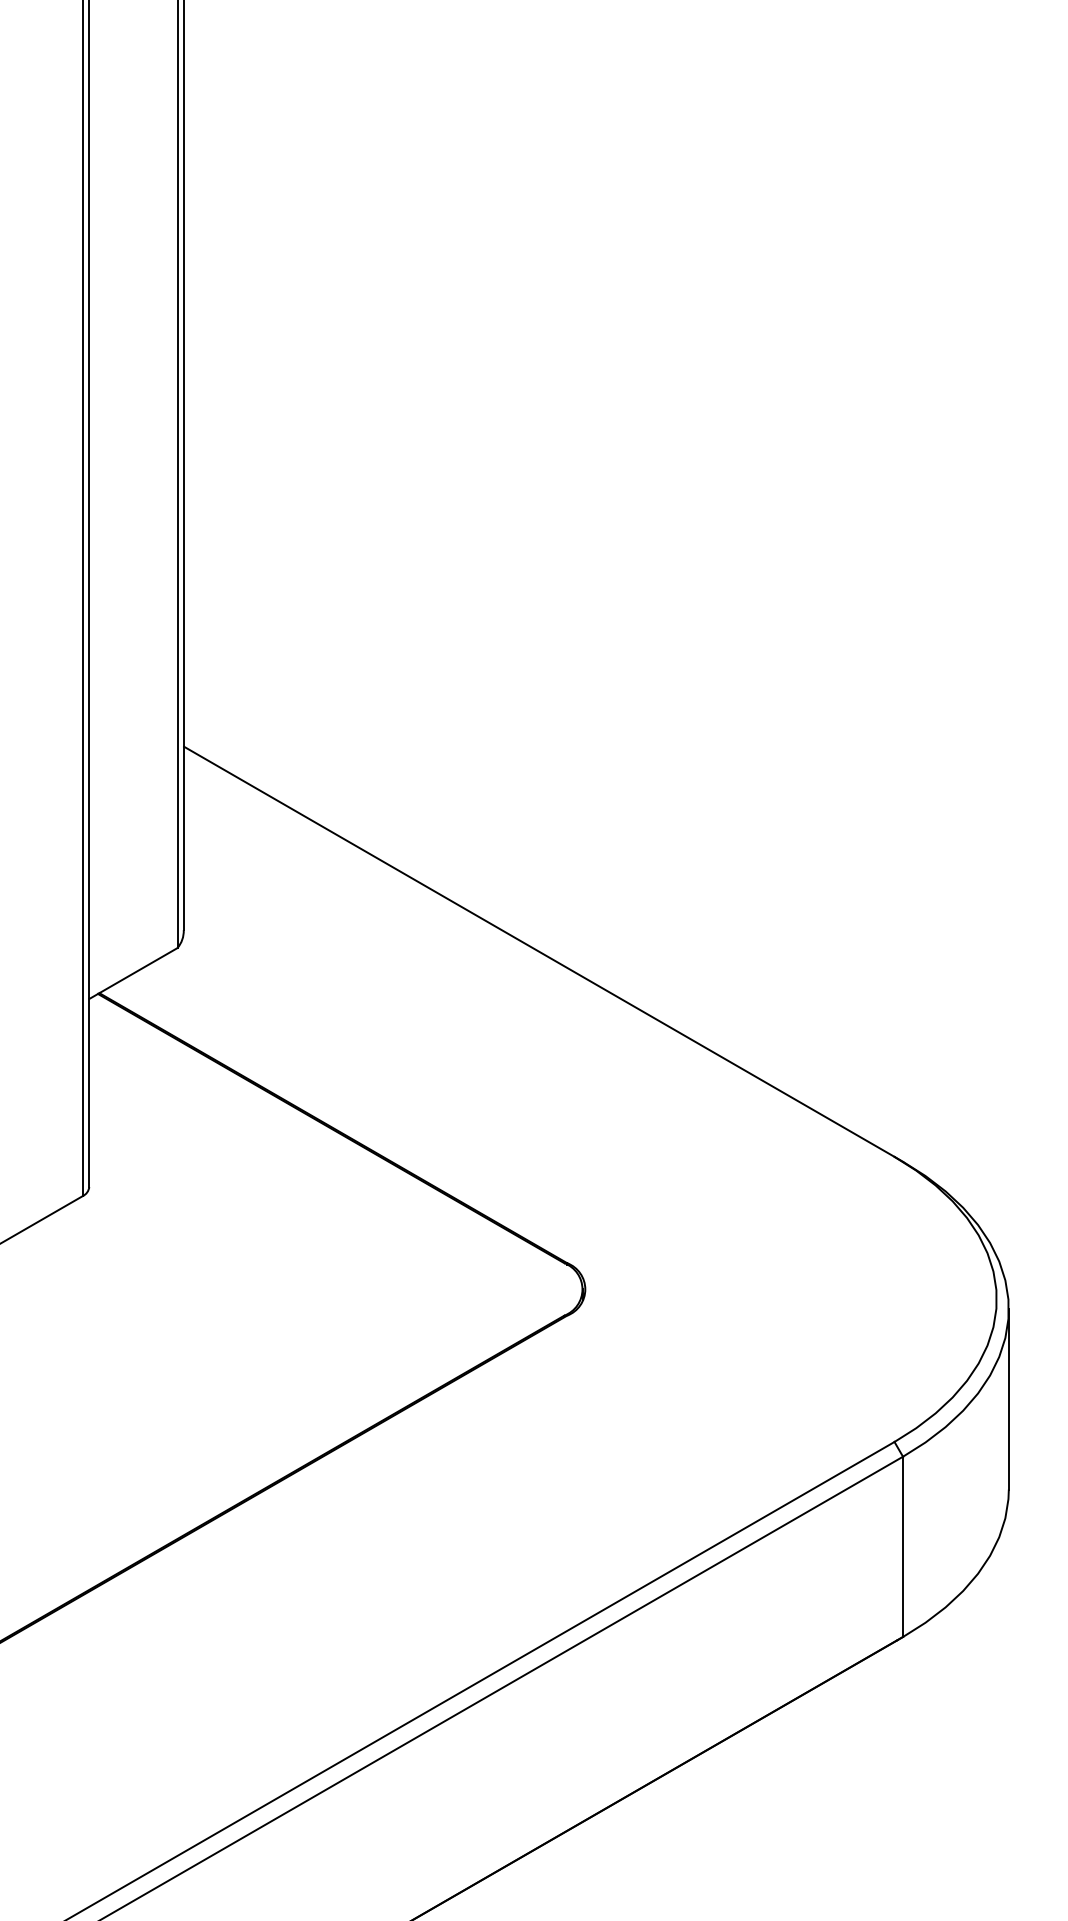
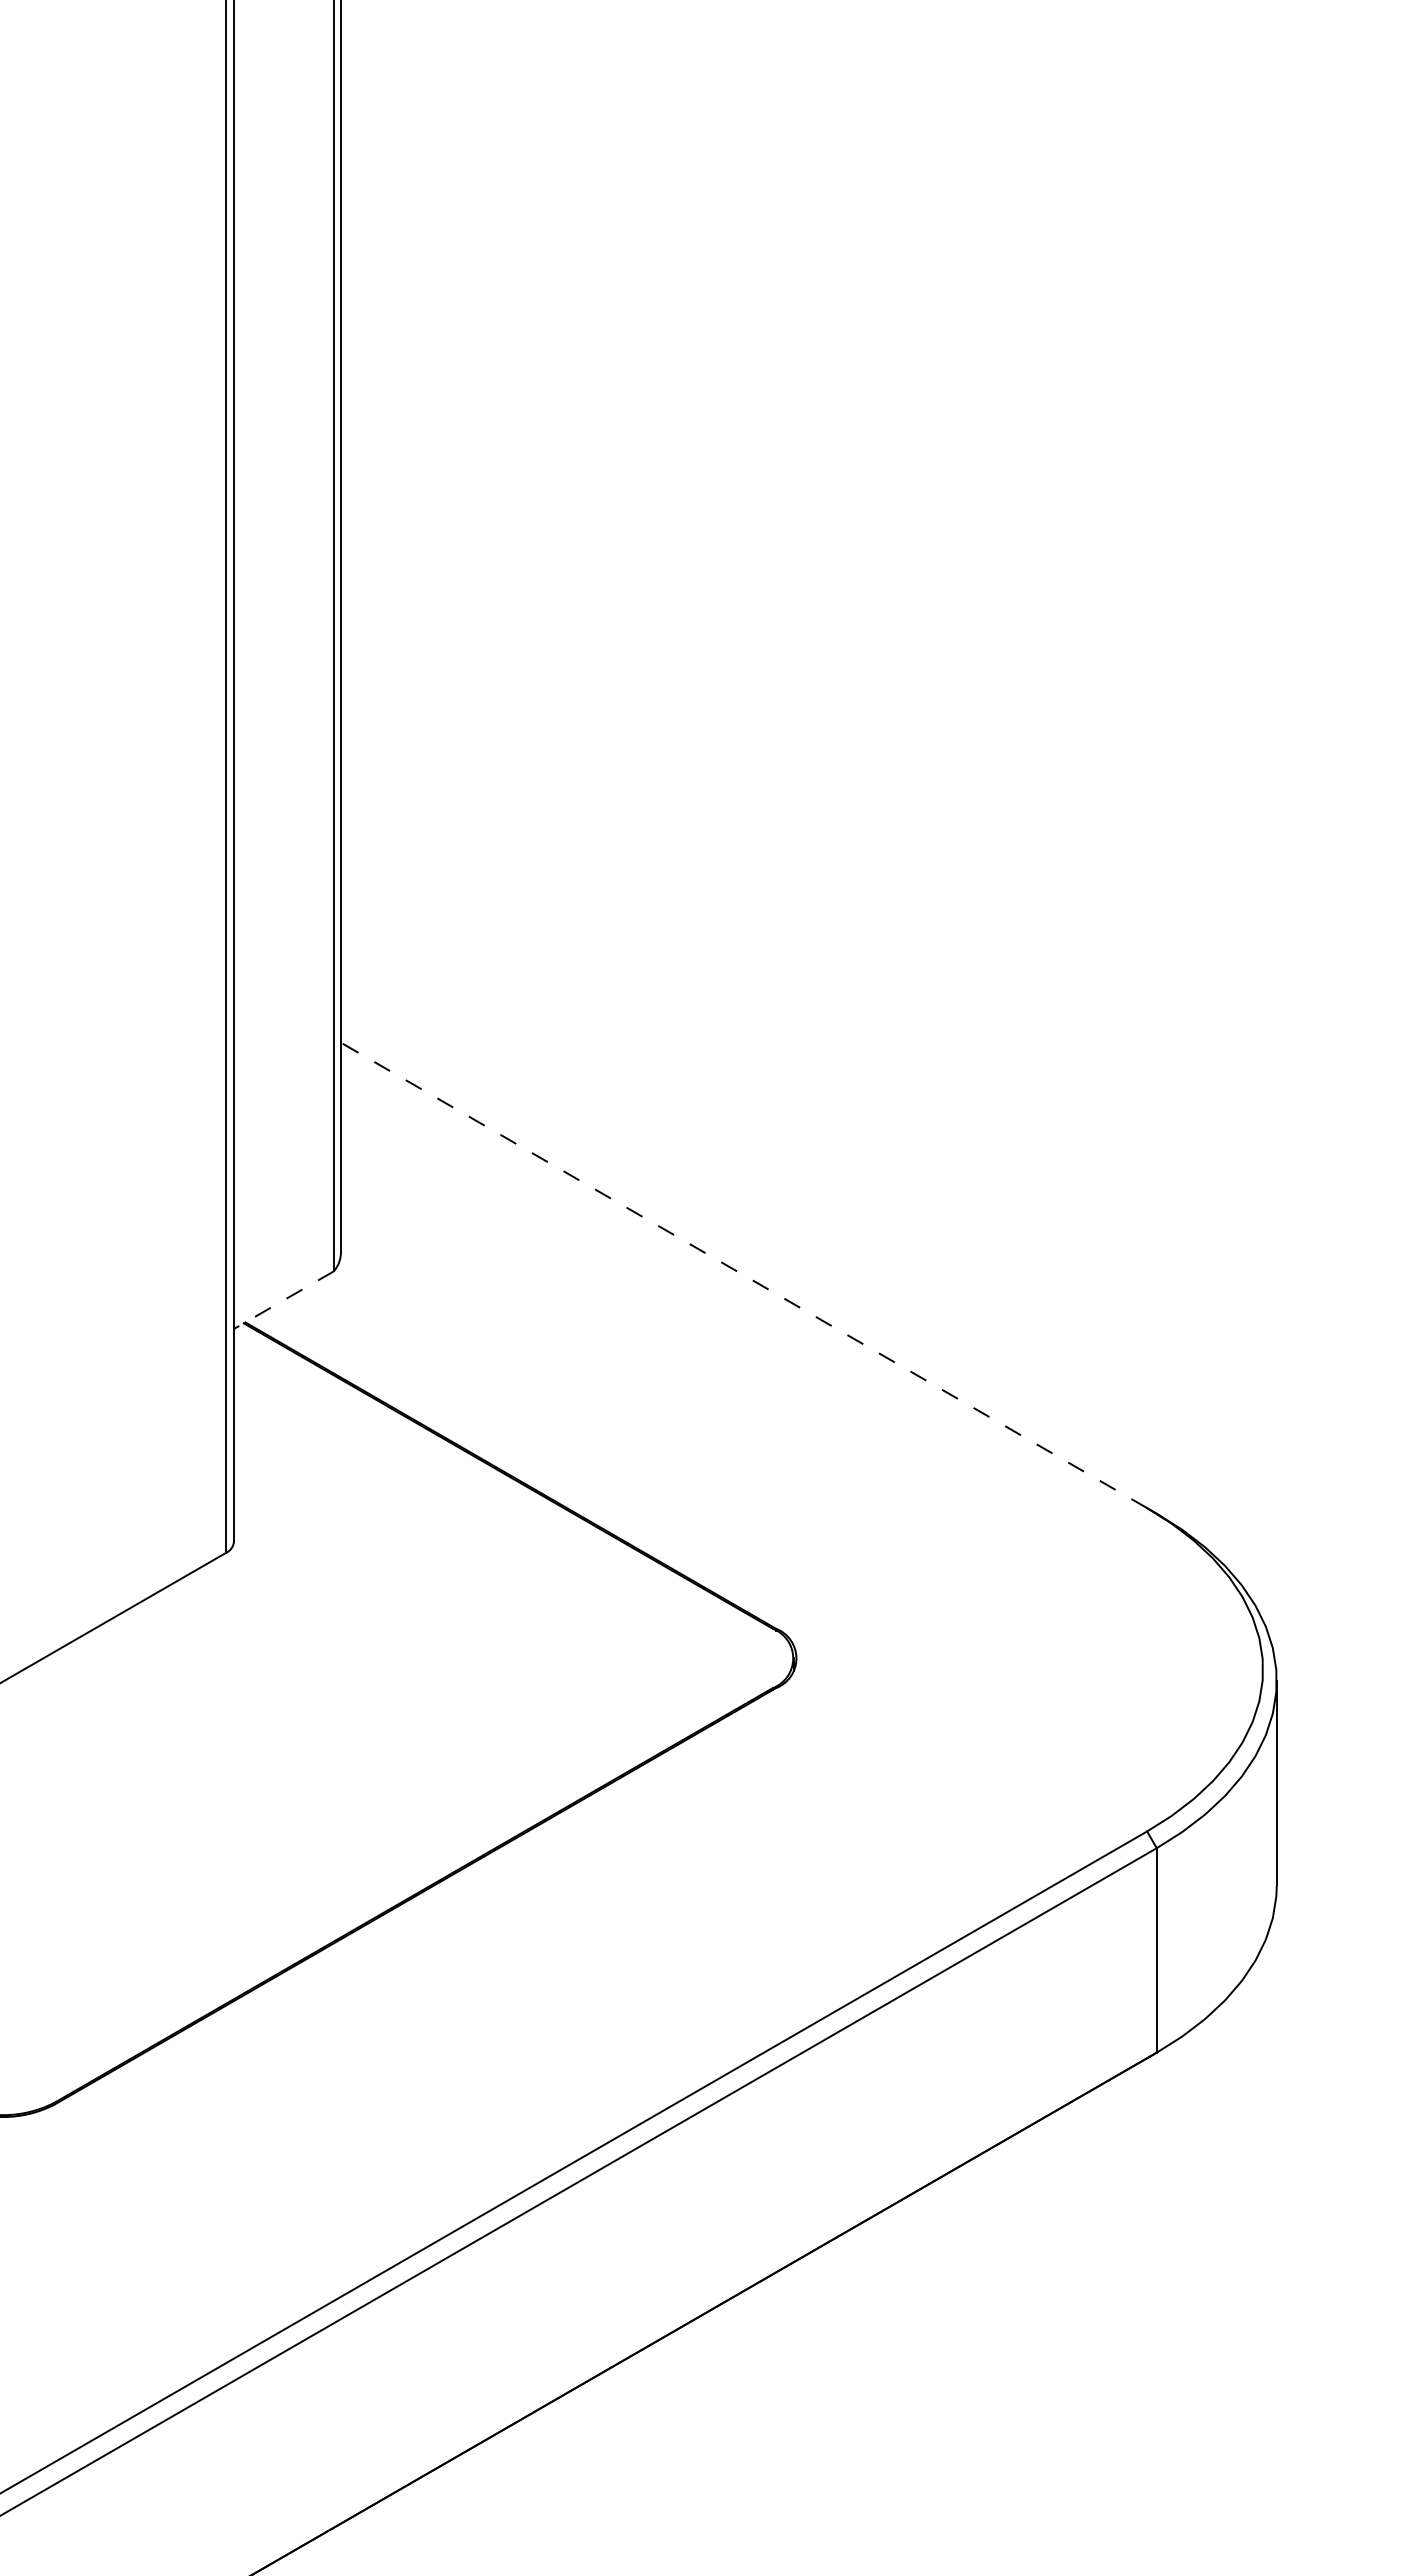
line: (538, 951) -> (743, 1275), solid -> dashed
line: (133, 973) -> (283, 1300), solid -> dashed

